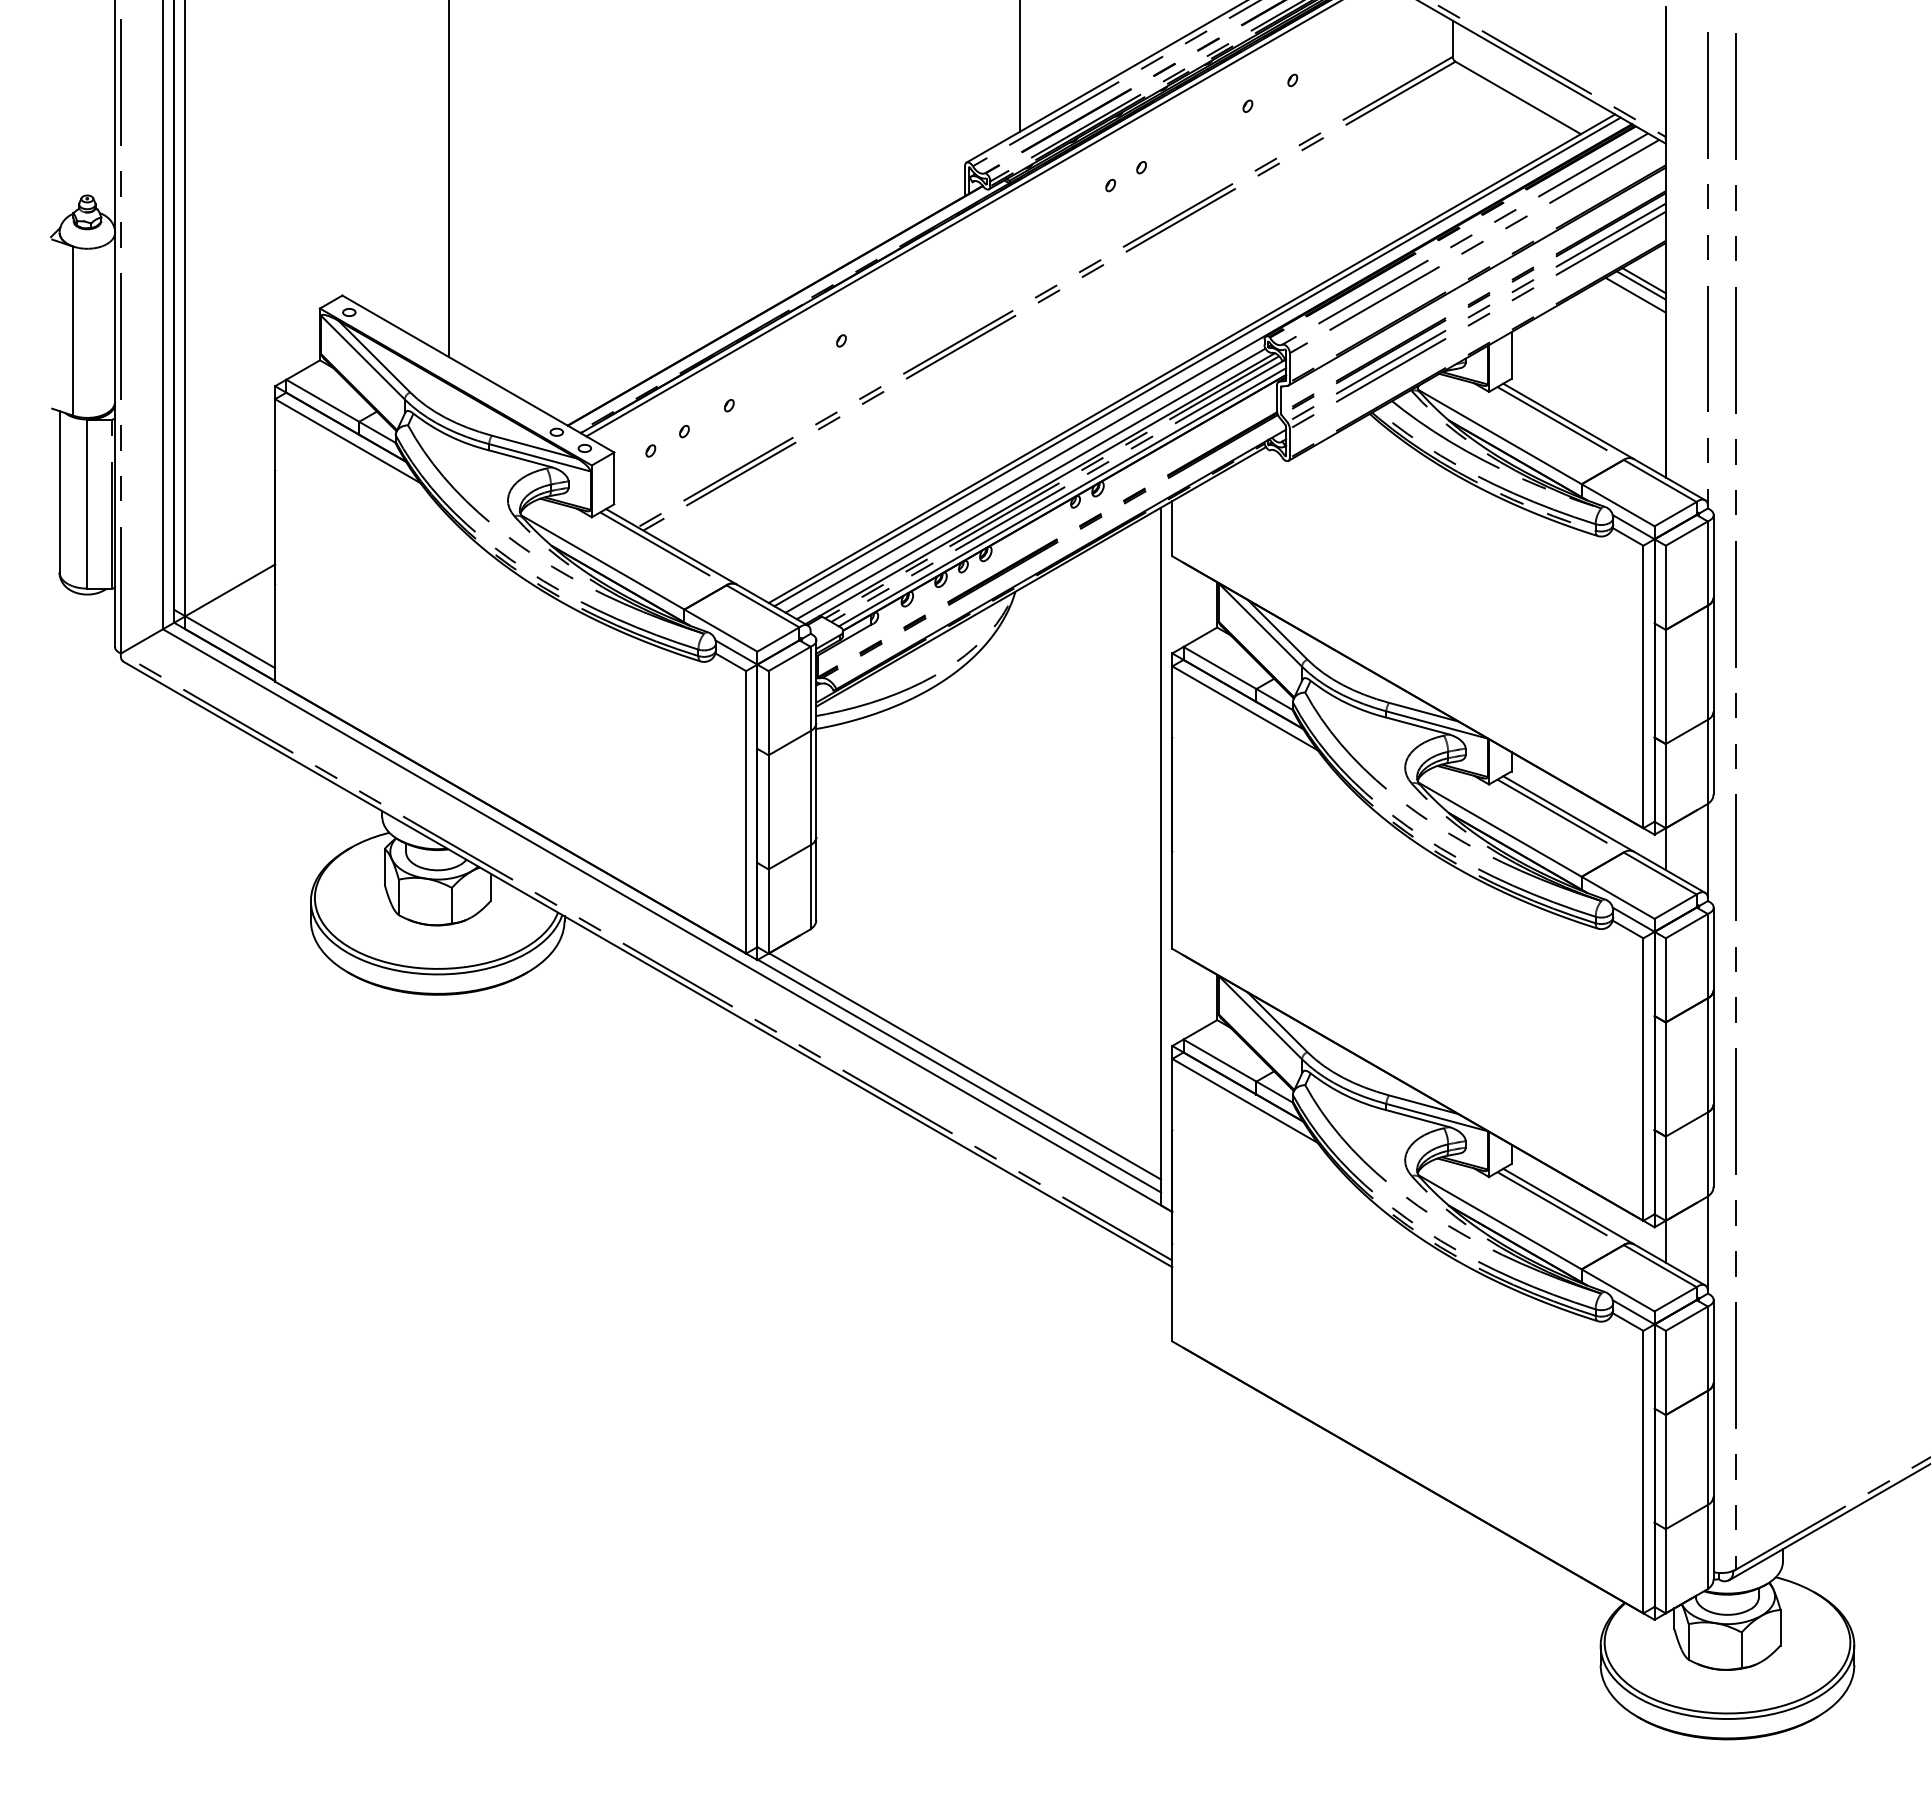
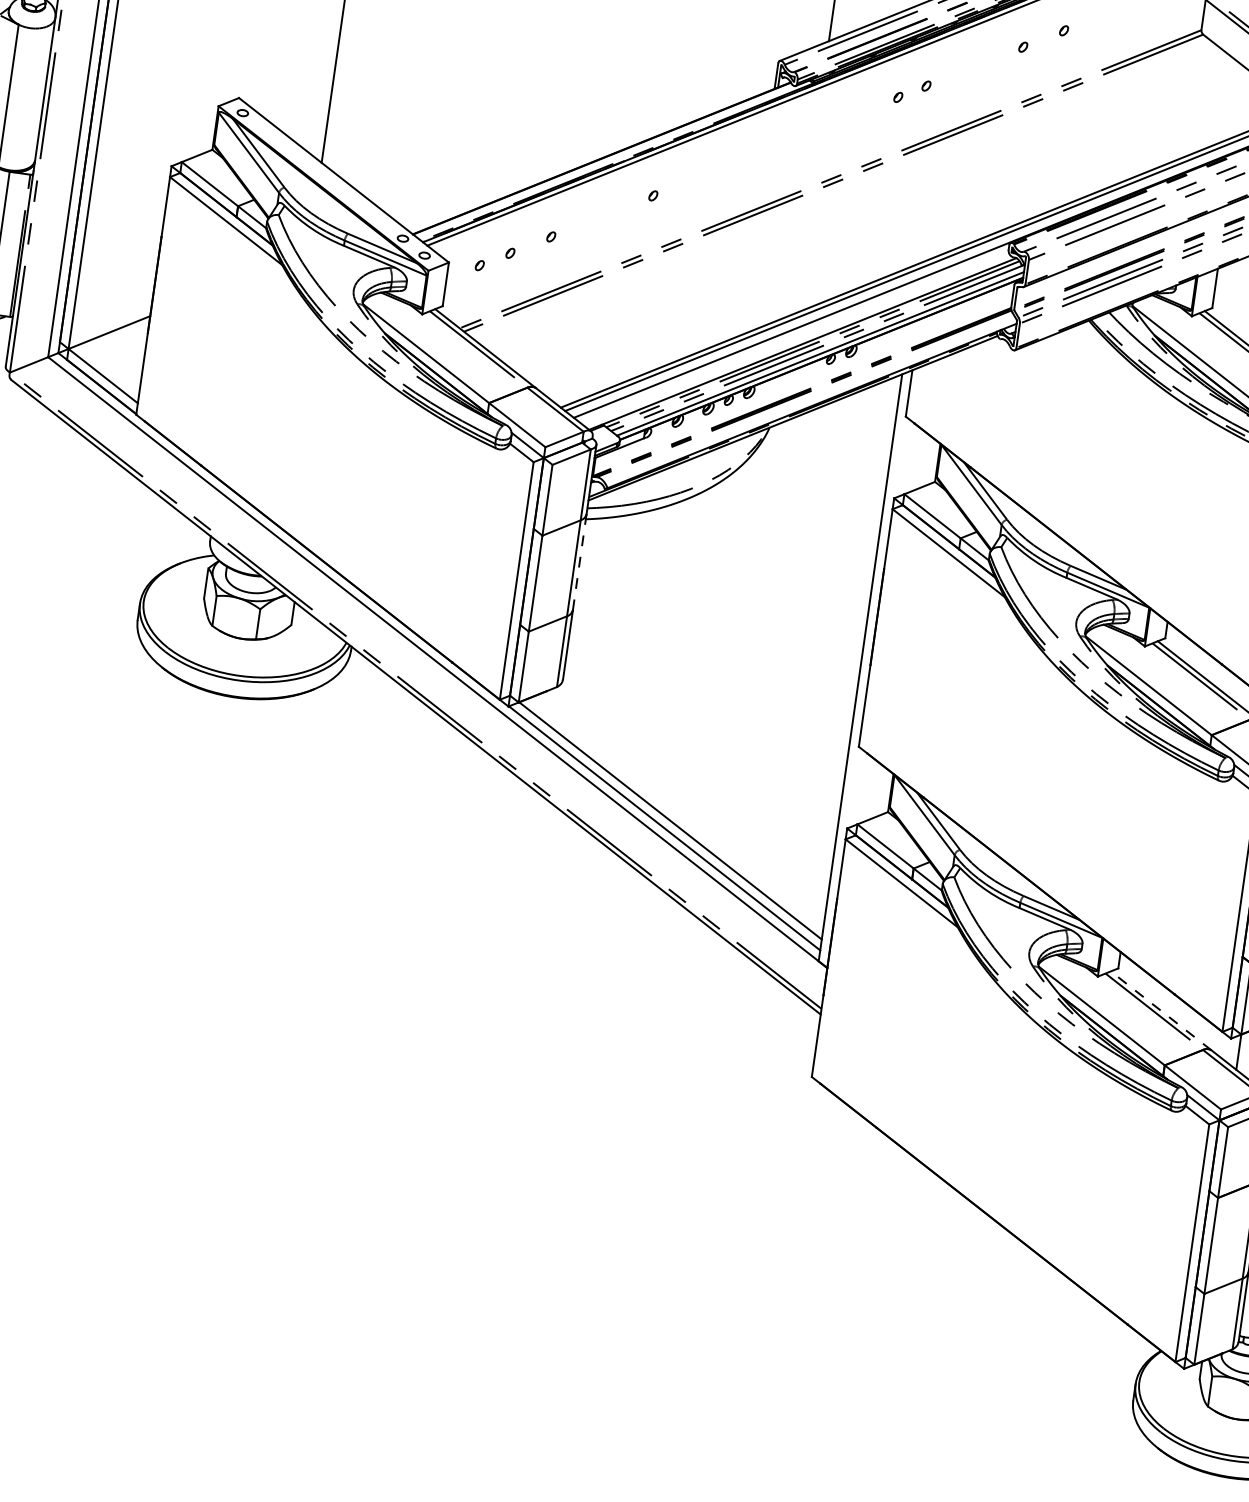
line: (1030, 483) -> (795, 338), removed
line: (816, 779) -> (579, 561), solid -> dashed
line: (1568, 1206) -> (1161, 1010), solid -> dashed

